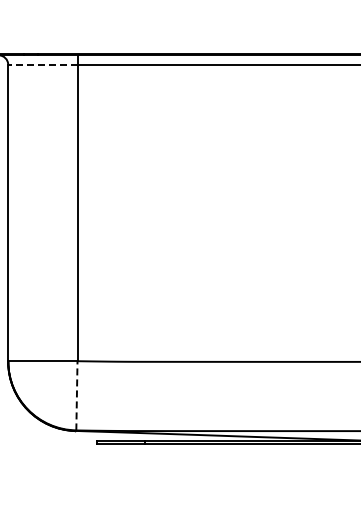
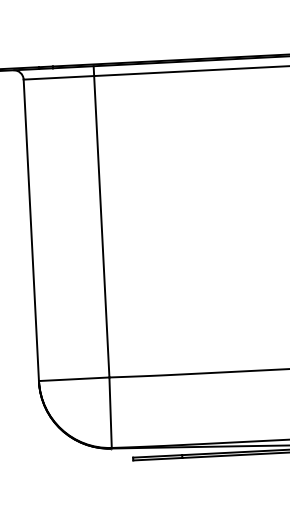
line: (42, 64) -> (58, 77), dashed -> solid
line: (76, 395) -> (110, 412), dashed -> solid

